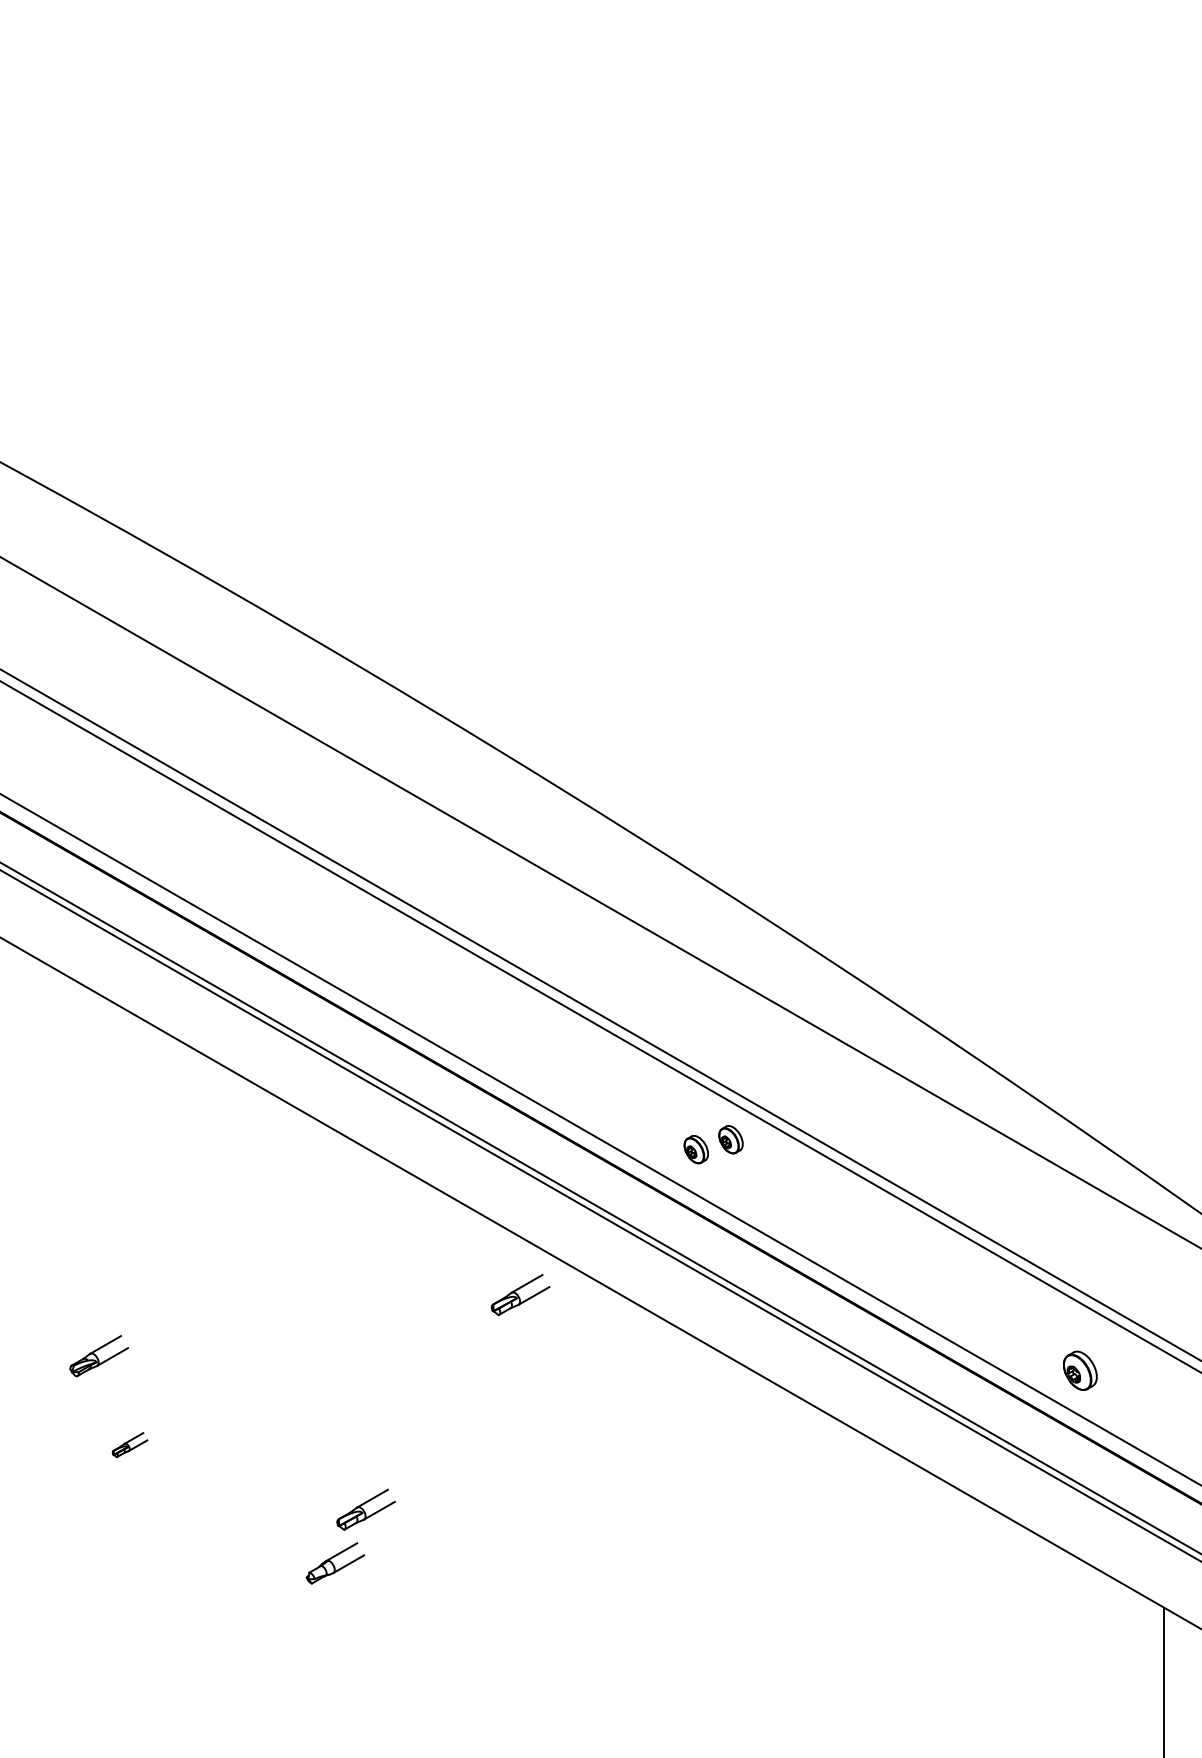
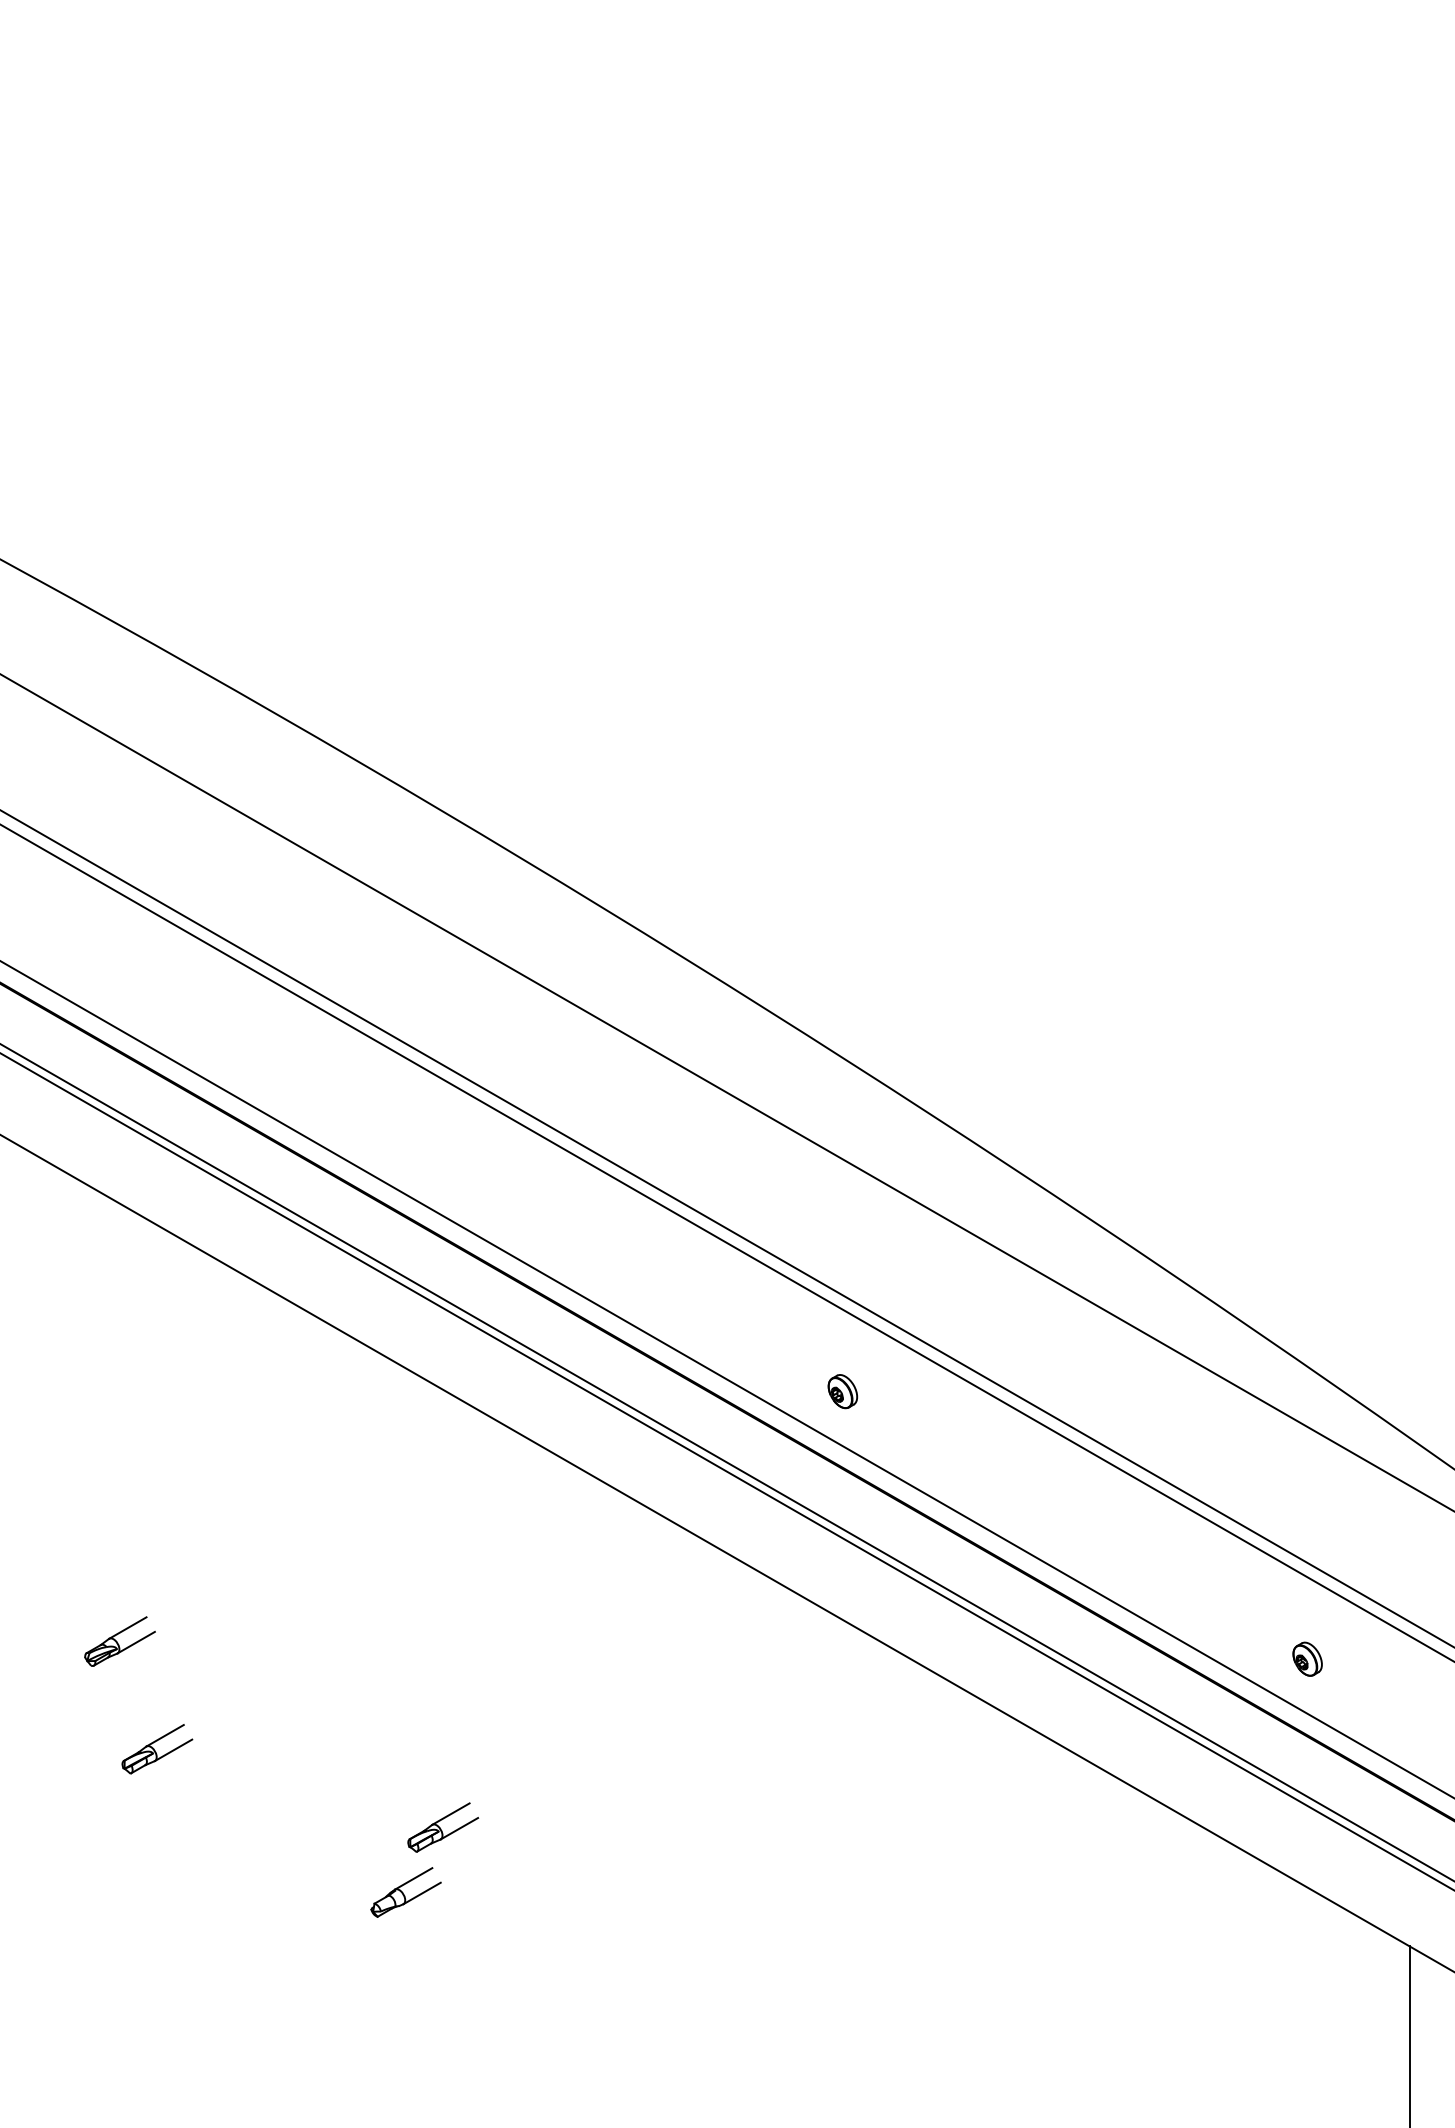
part: (730, 1139) -> (884, 1379), removed
part: (520, 1294) -> (630, 1567), removed
part: (1080, 1370) -> (1307, 1658), size x0.71
part: (130, 1445) -> (157, 1749), size x1.67

